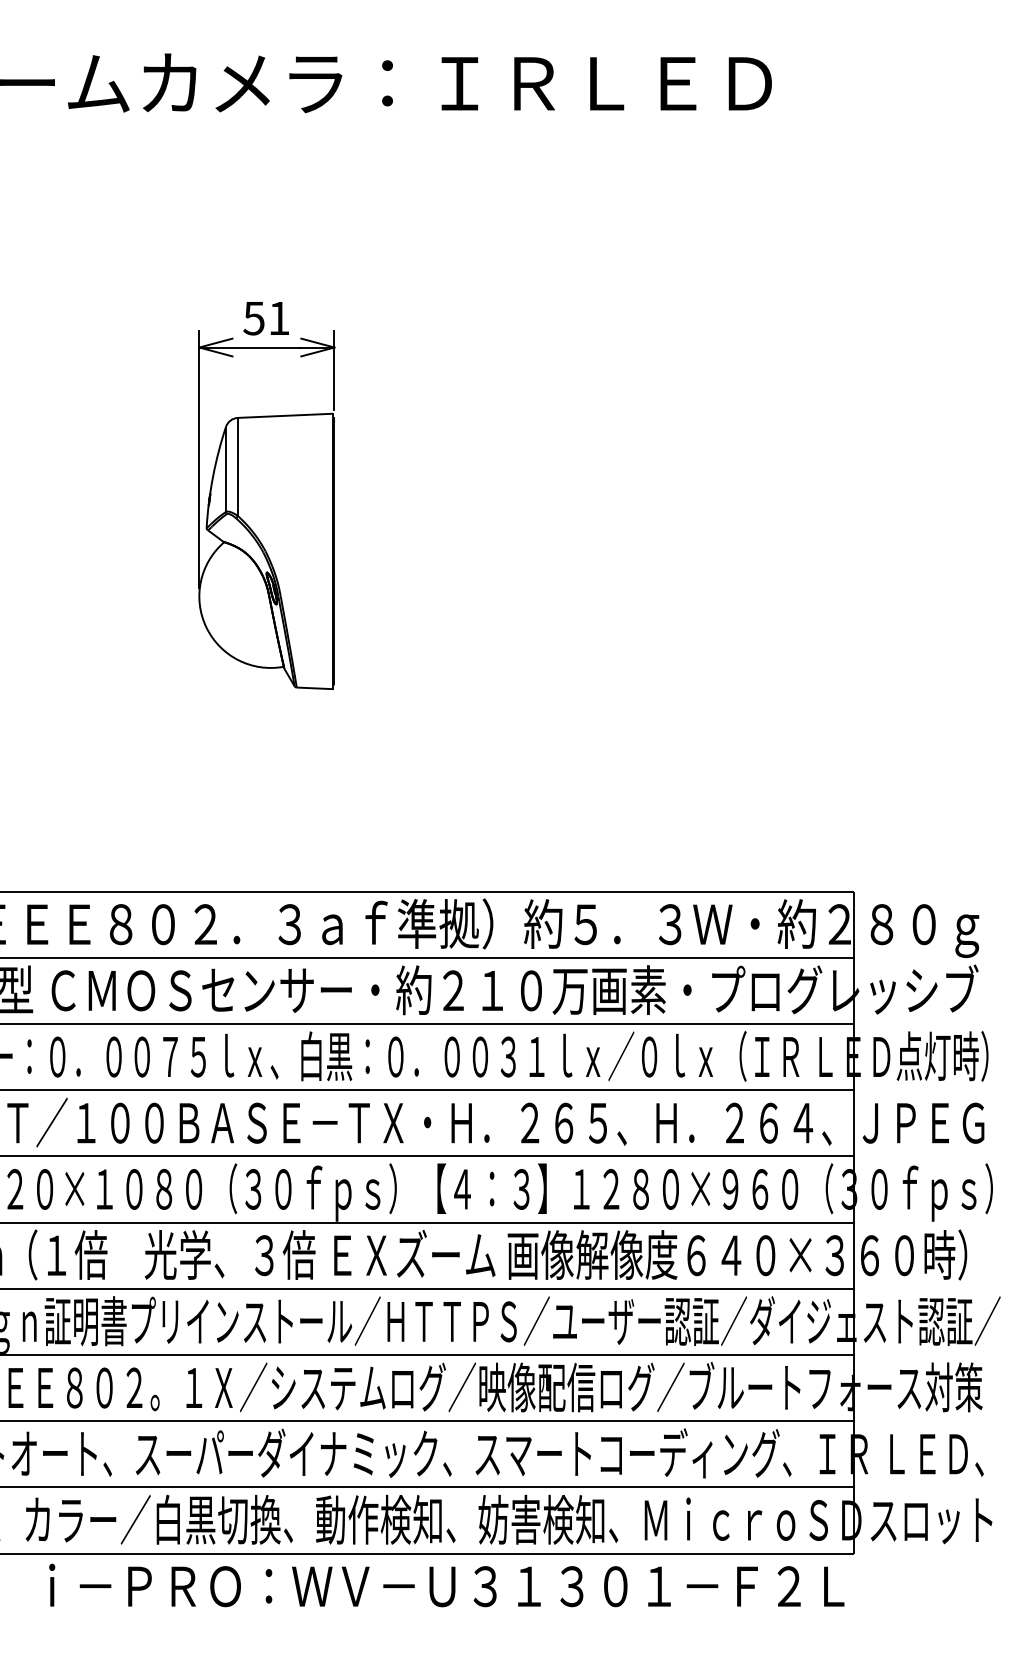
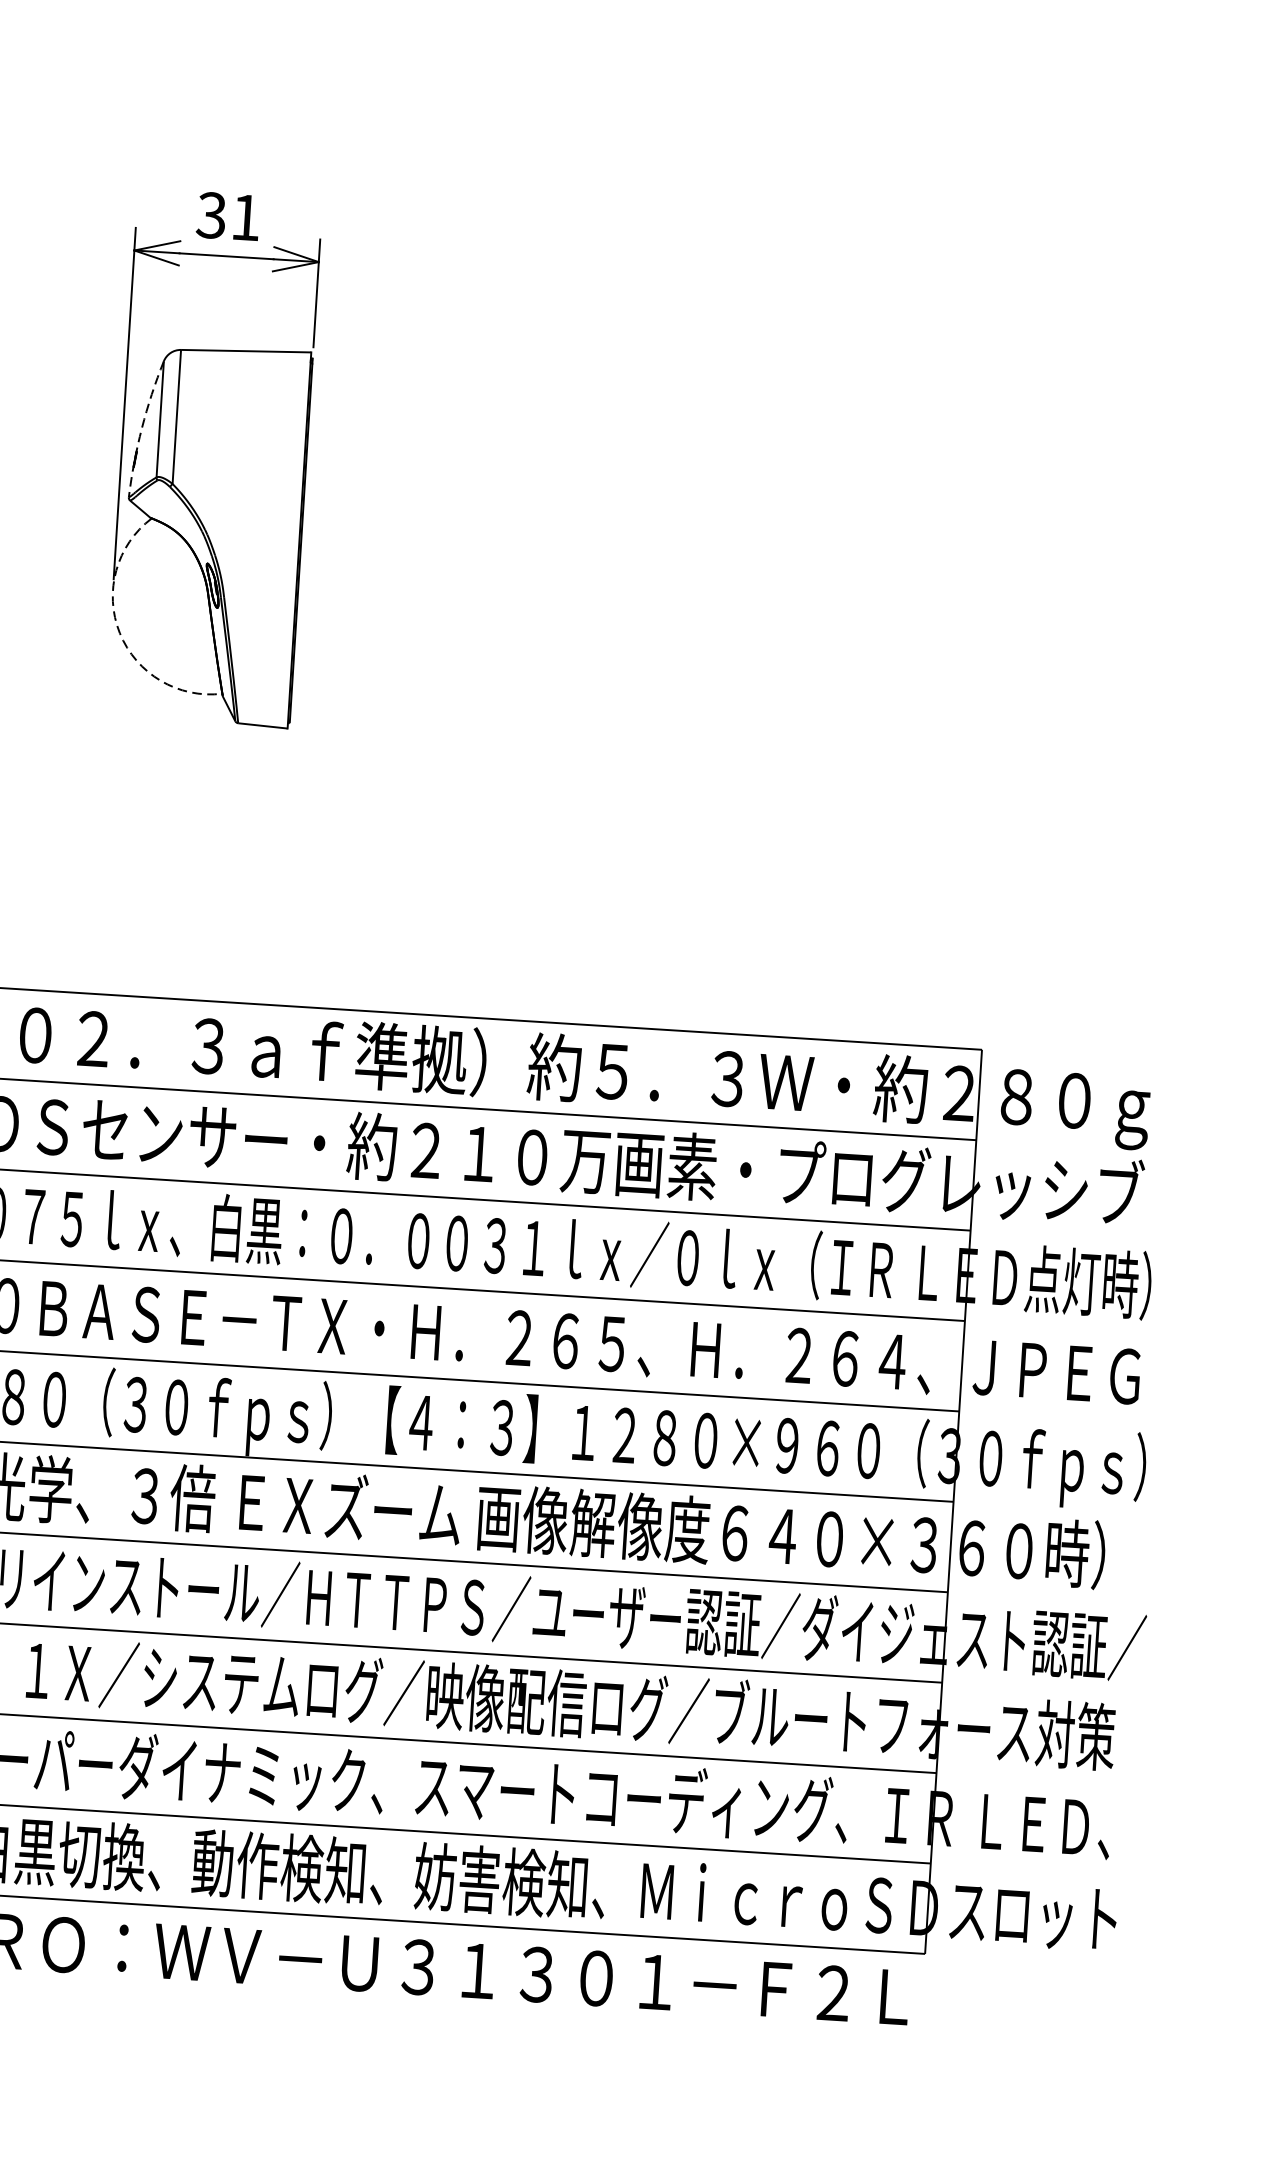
text: (253, 317) -> (210, 214), 51 -> 31
line: (213, 476) -> (142, 427), solid -> dashed
line: (206, 627) -> (120, 633), solid -> dashed

